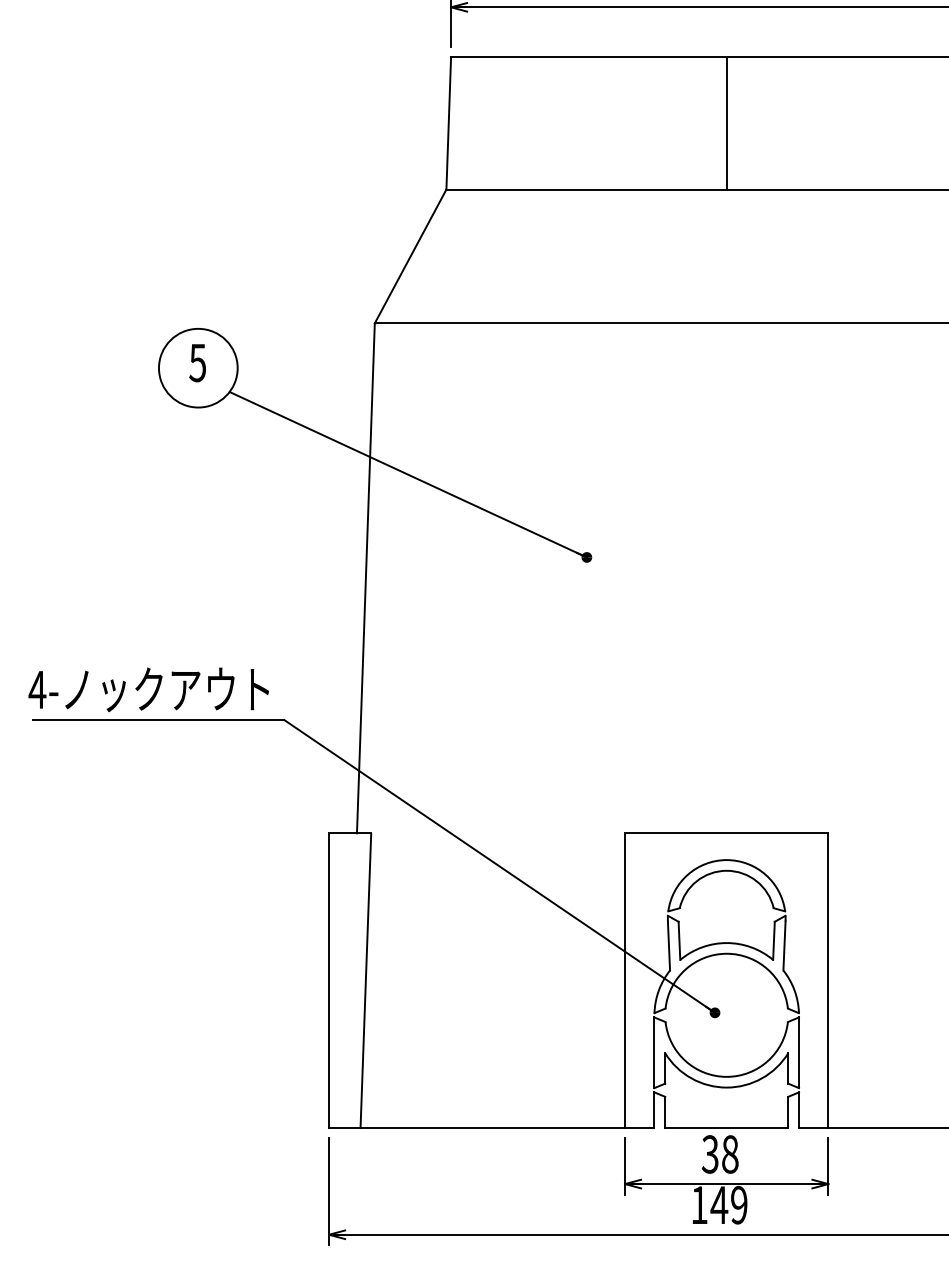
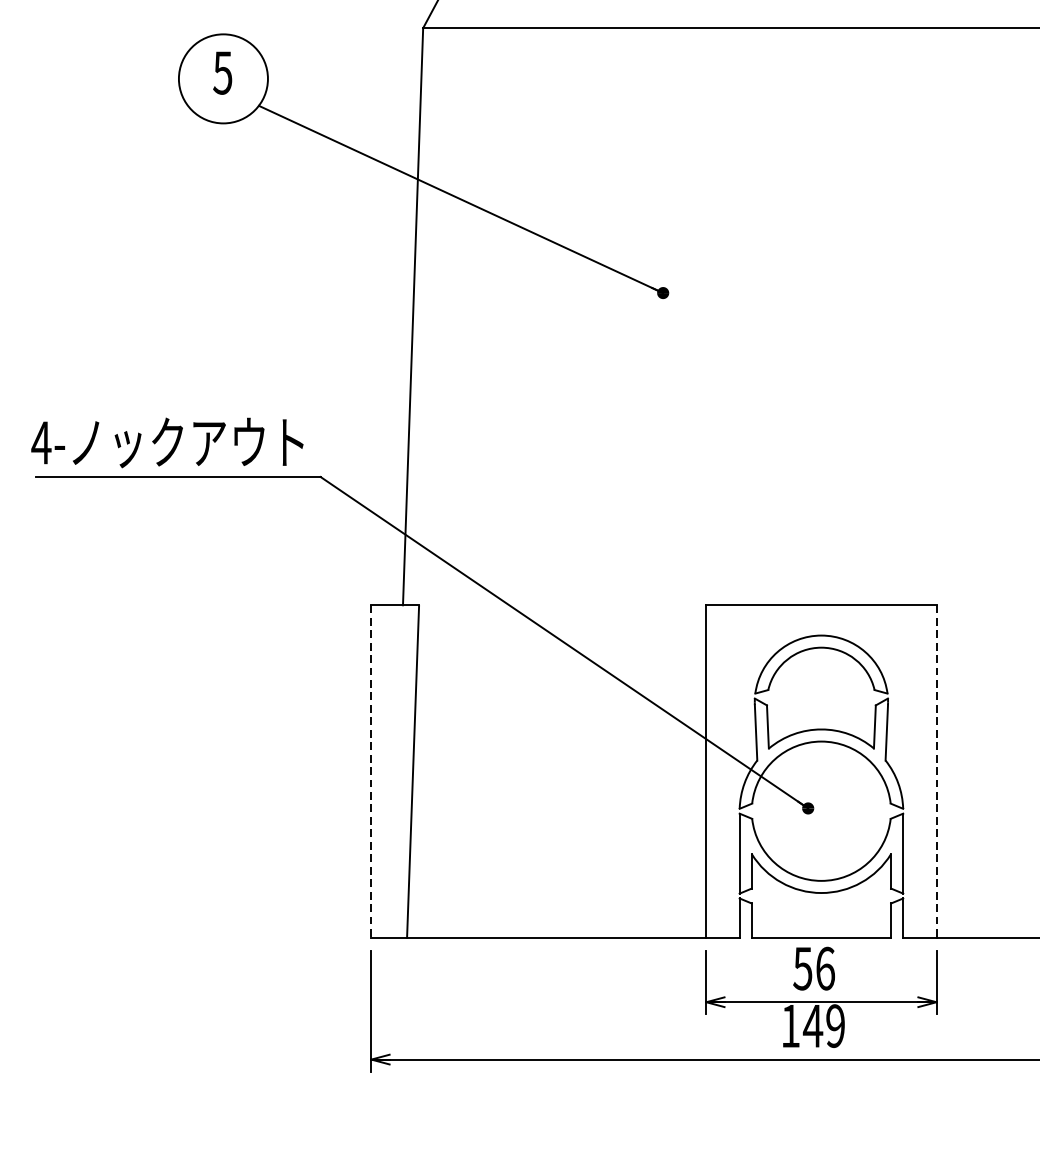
line: (329, 981) -> (371, 772), solid -> dashed
line: (828, 981) -> (936, 772), solid -> dashed
text: (720, 1154) -> (814, 968), 38 -> 56

